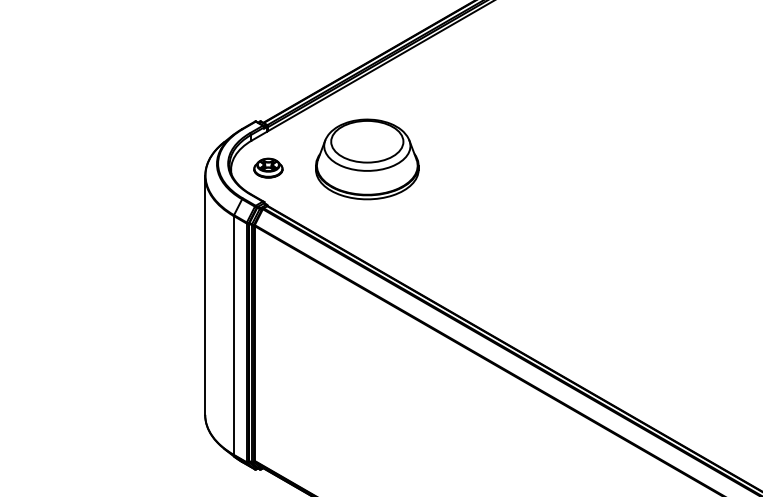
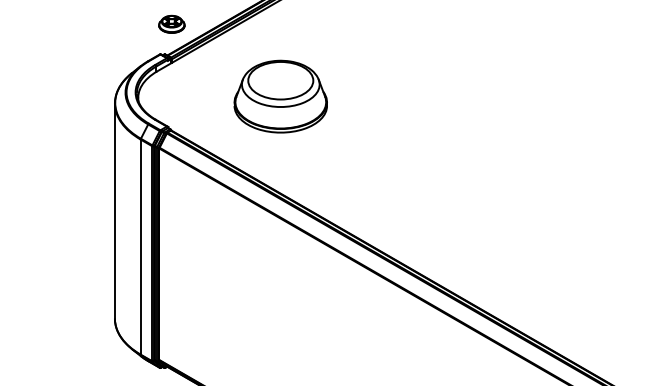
part: (367, 159) -> (280, 96), moved
part: (268, 167) -> (171, 23), moved

